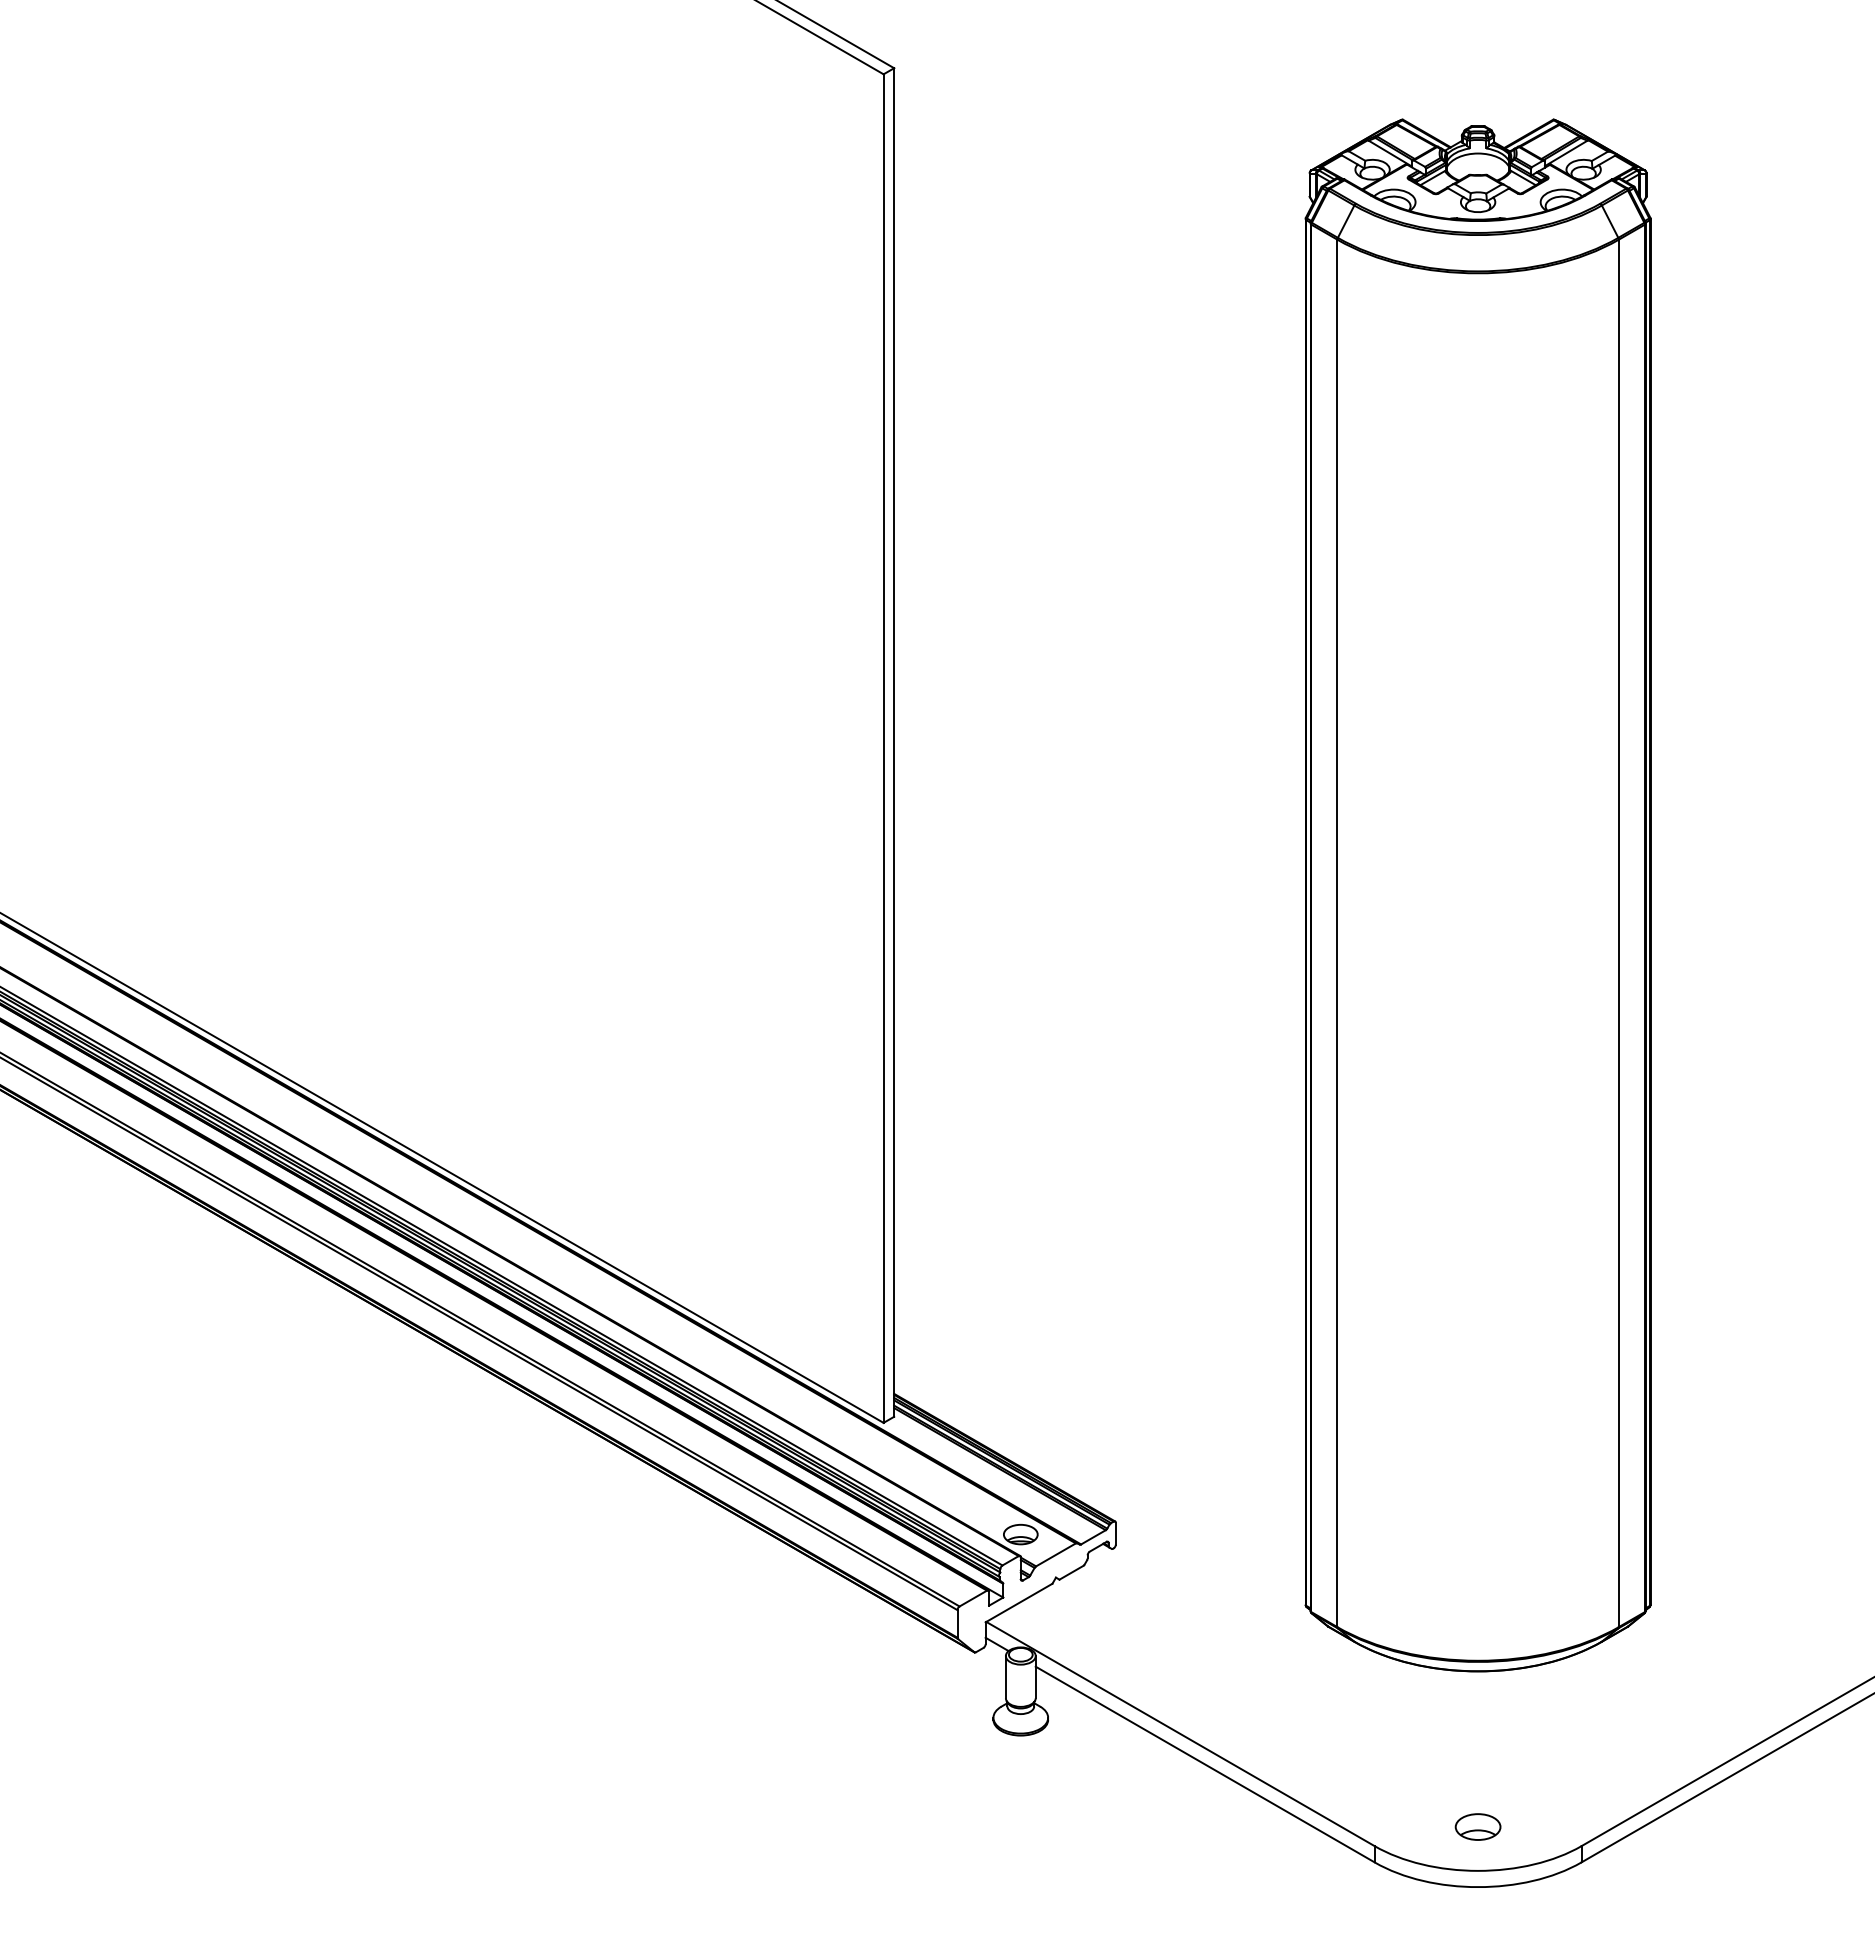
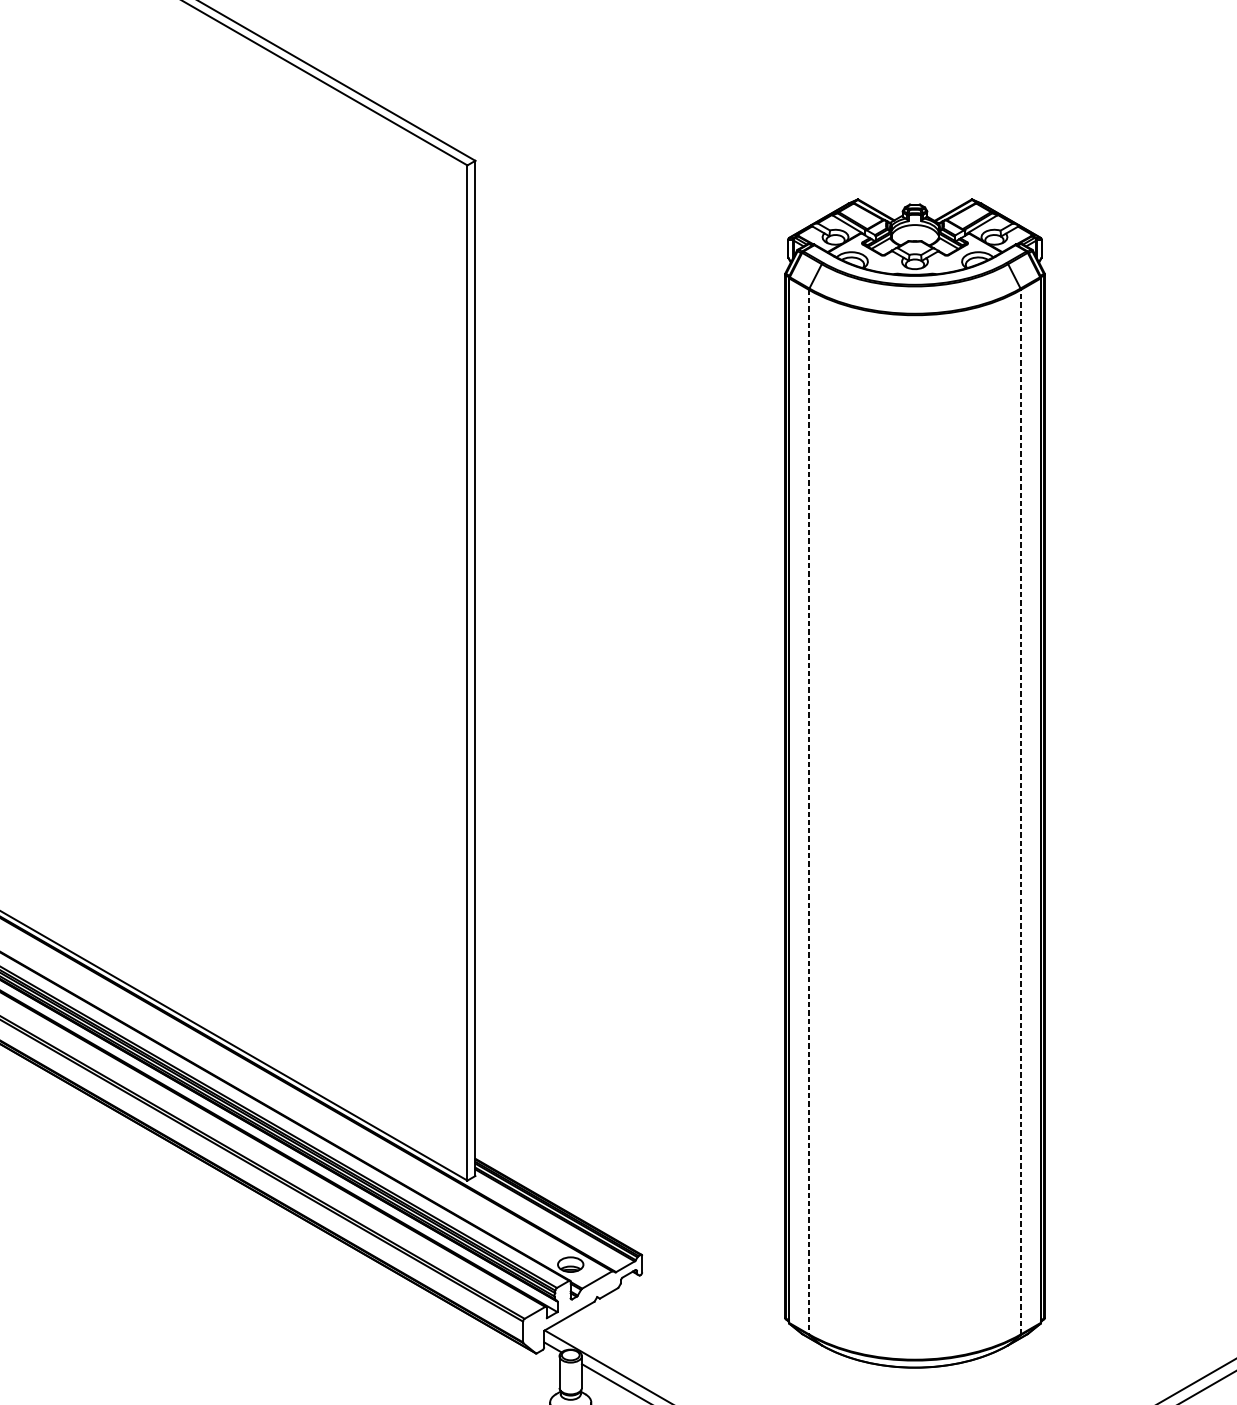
line: (1337, 933) -> (809, 812), solid -> dashed
line: (1618, 933) -> (1020, 812), solid -> dashed

